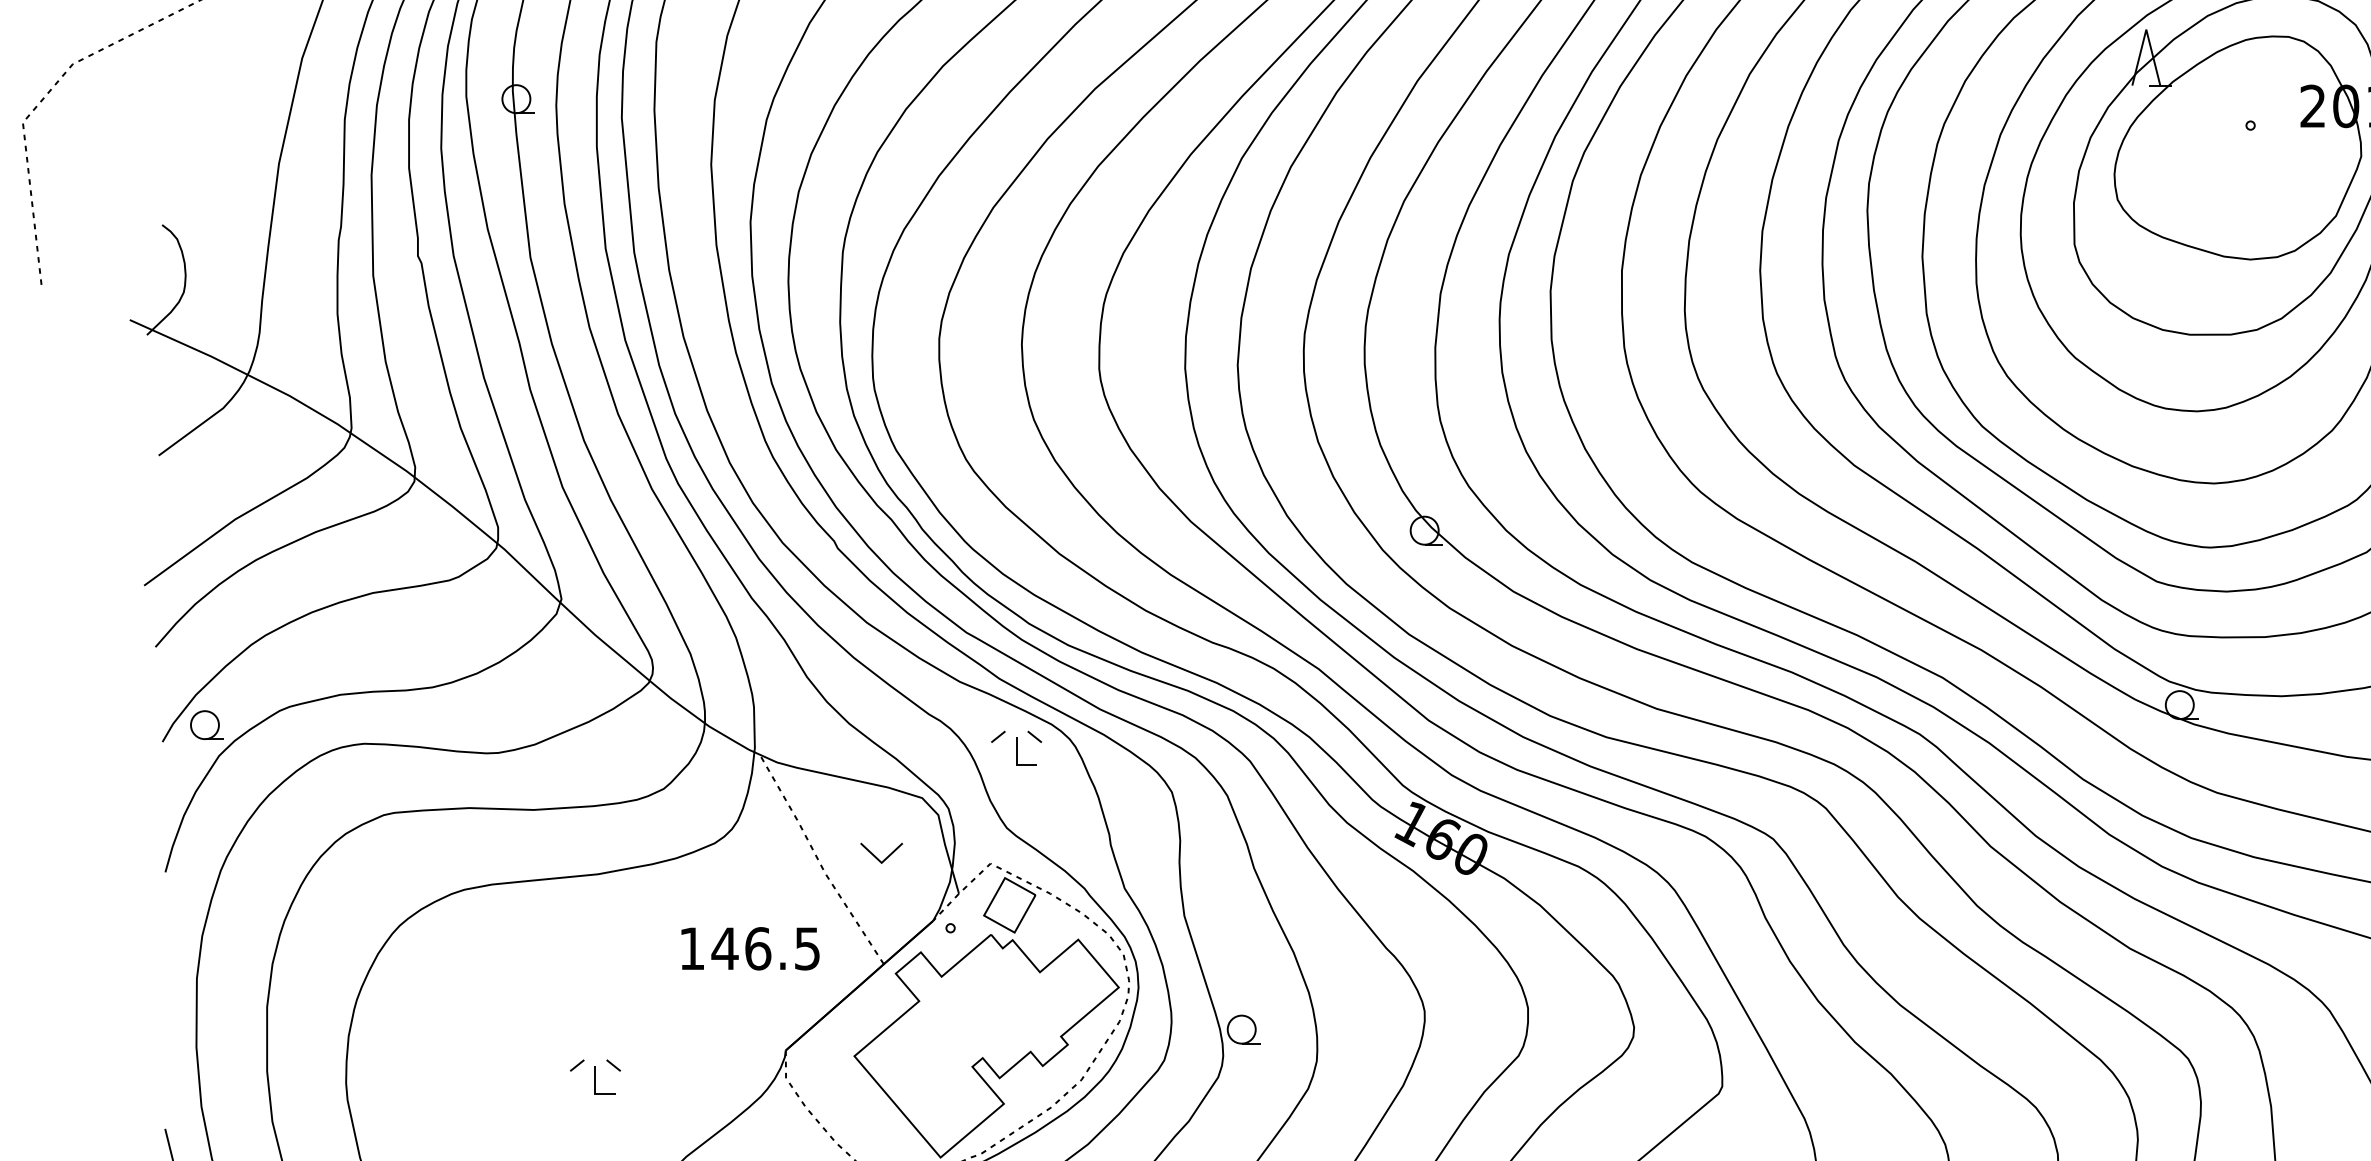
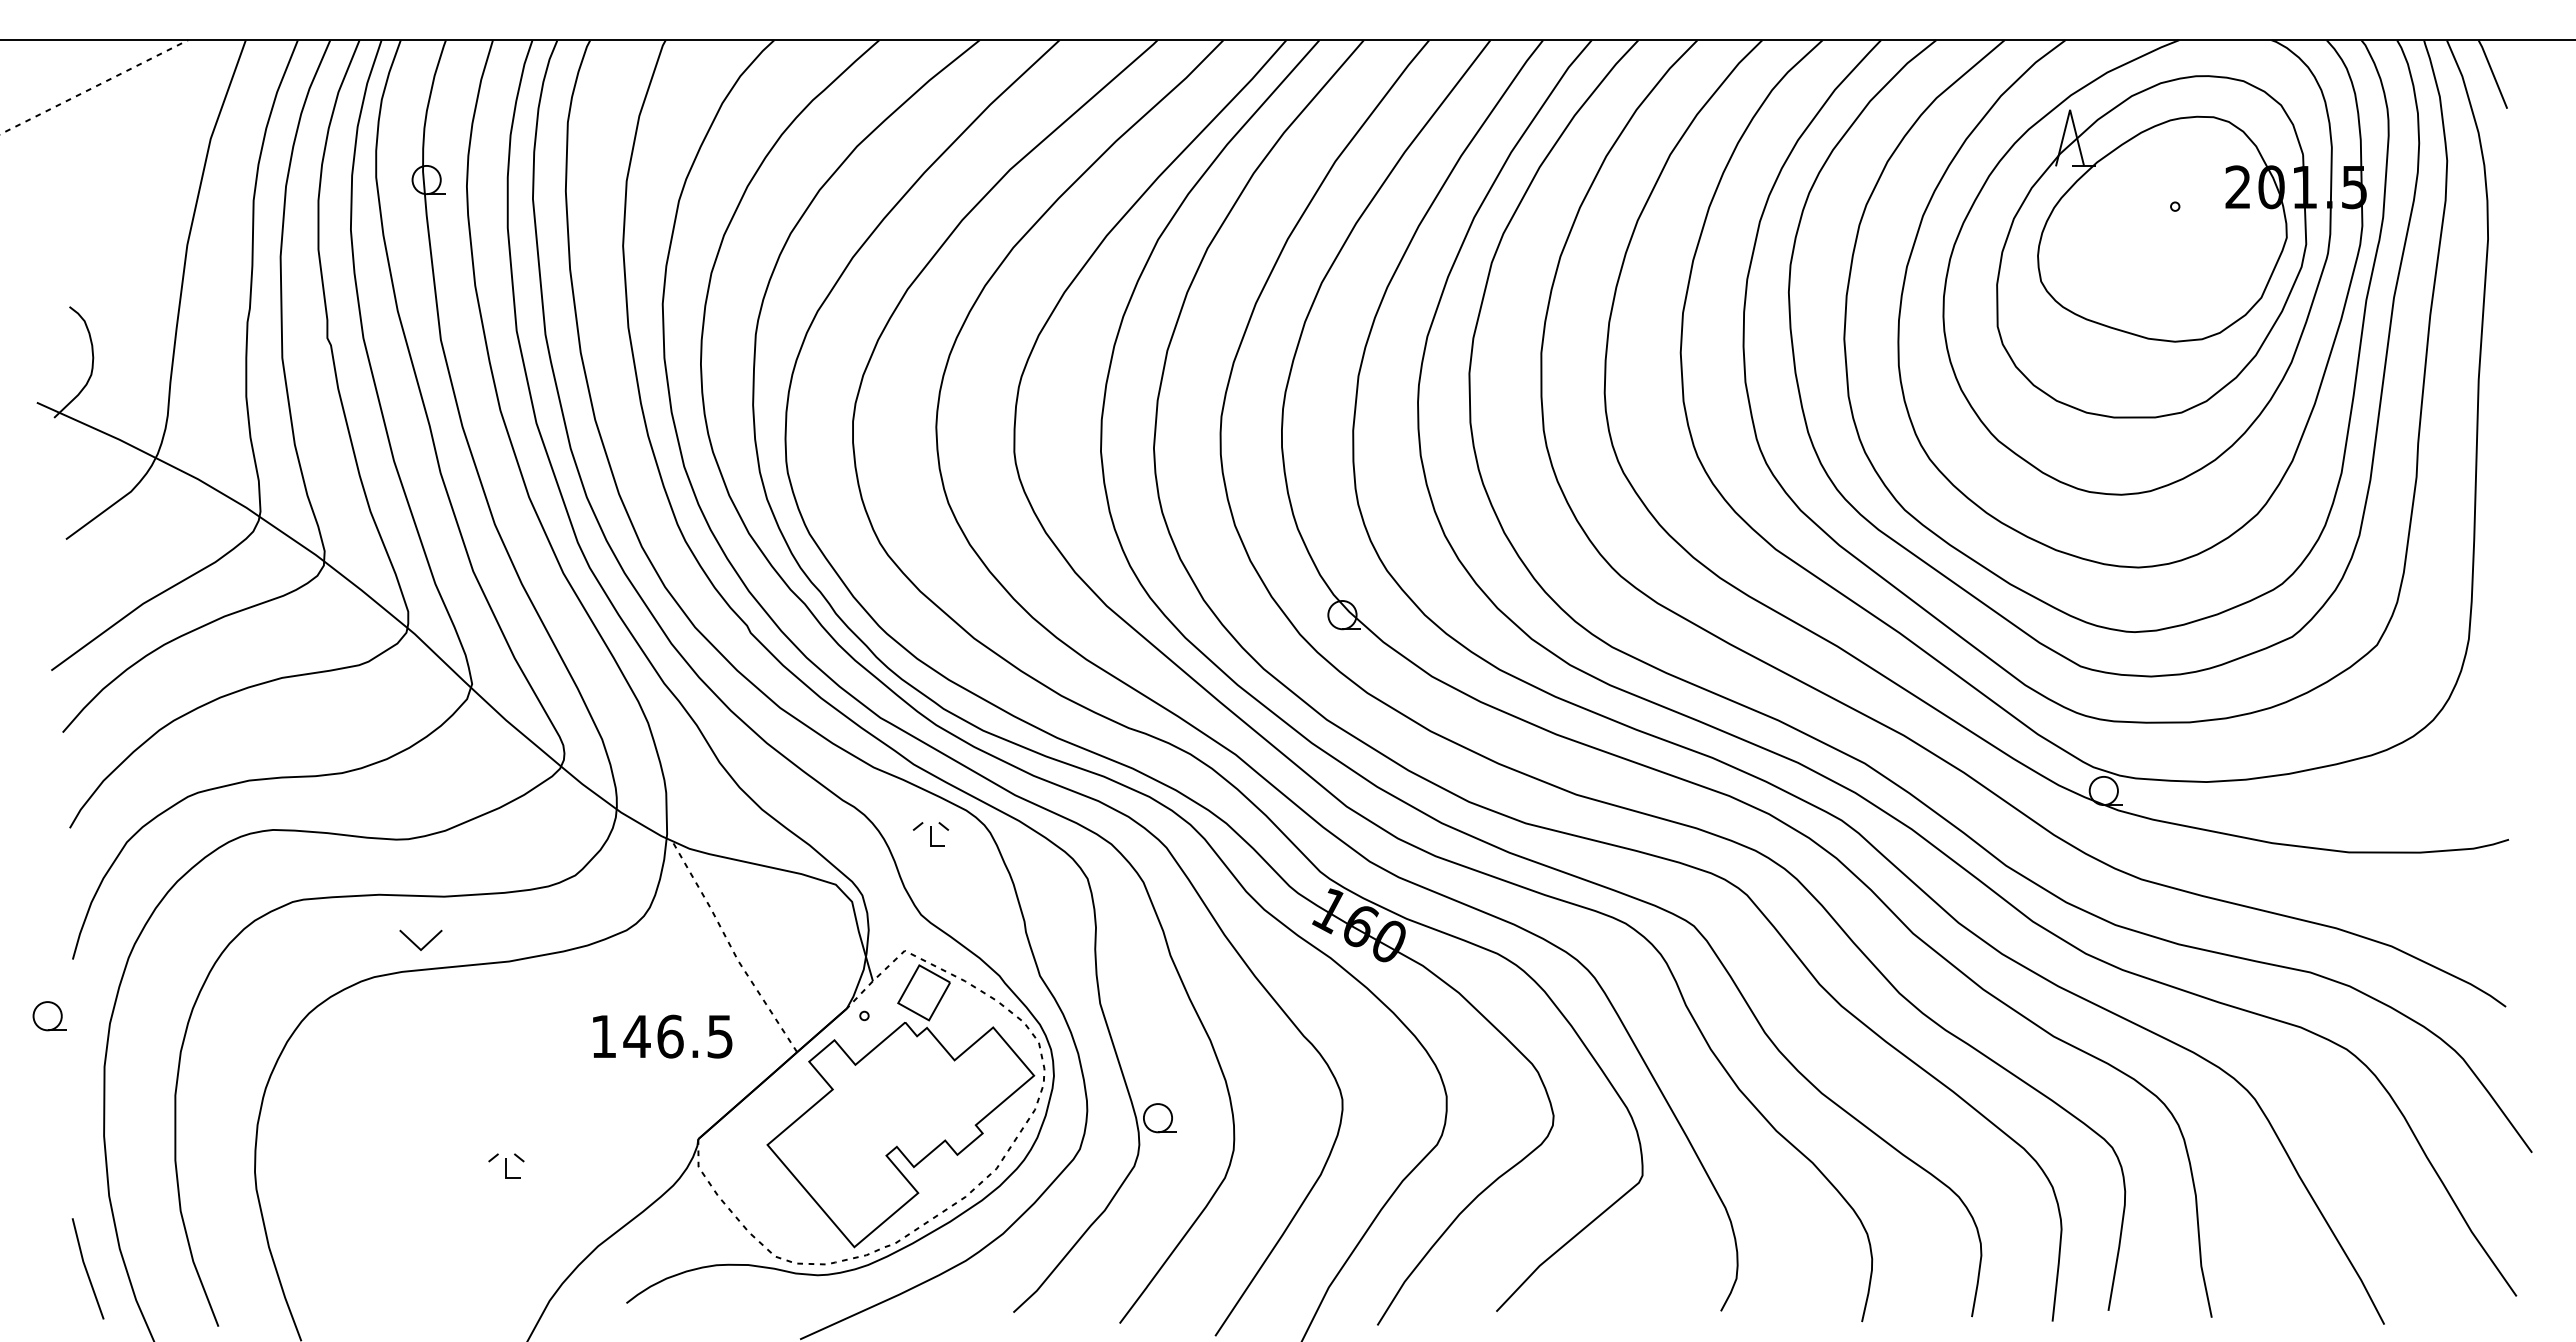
part: (206, 725) -> (49, 1016), moved
part: (1016, 748) -> (930, 834), size x0.7
part: (876, 856) -> (415, 943), moved
part: (595, 1076) -> (506, 1165), size x0.7

